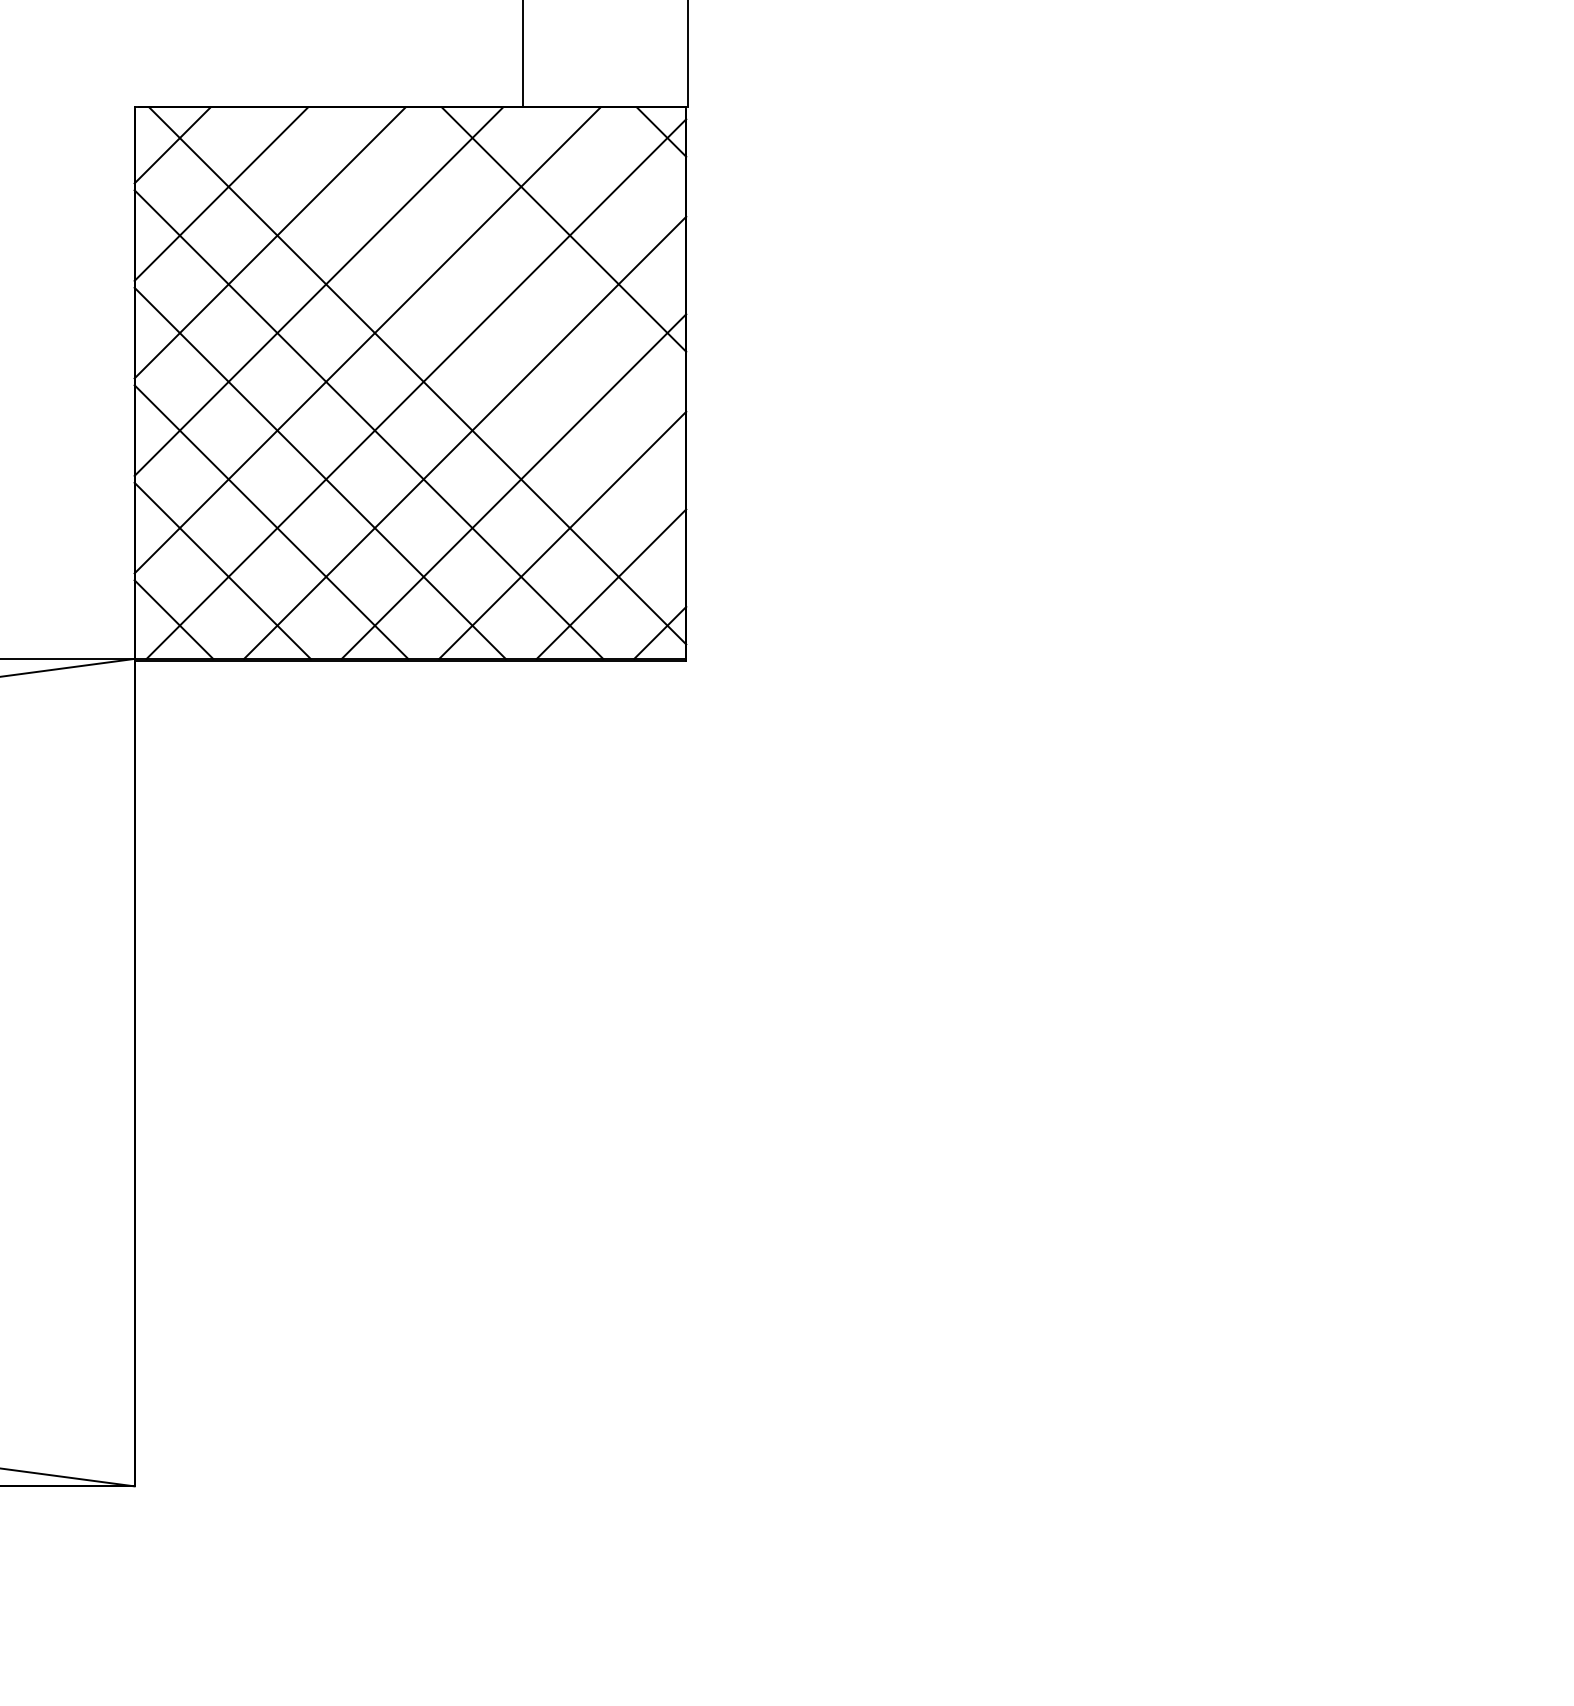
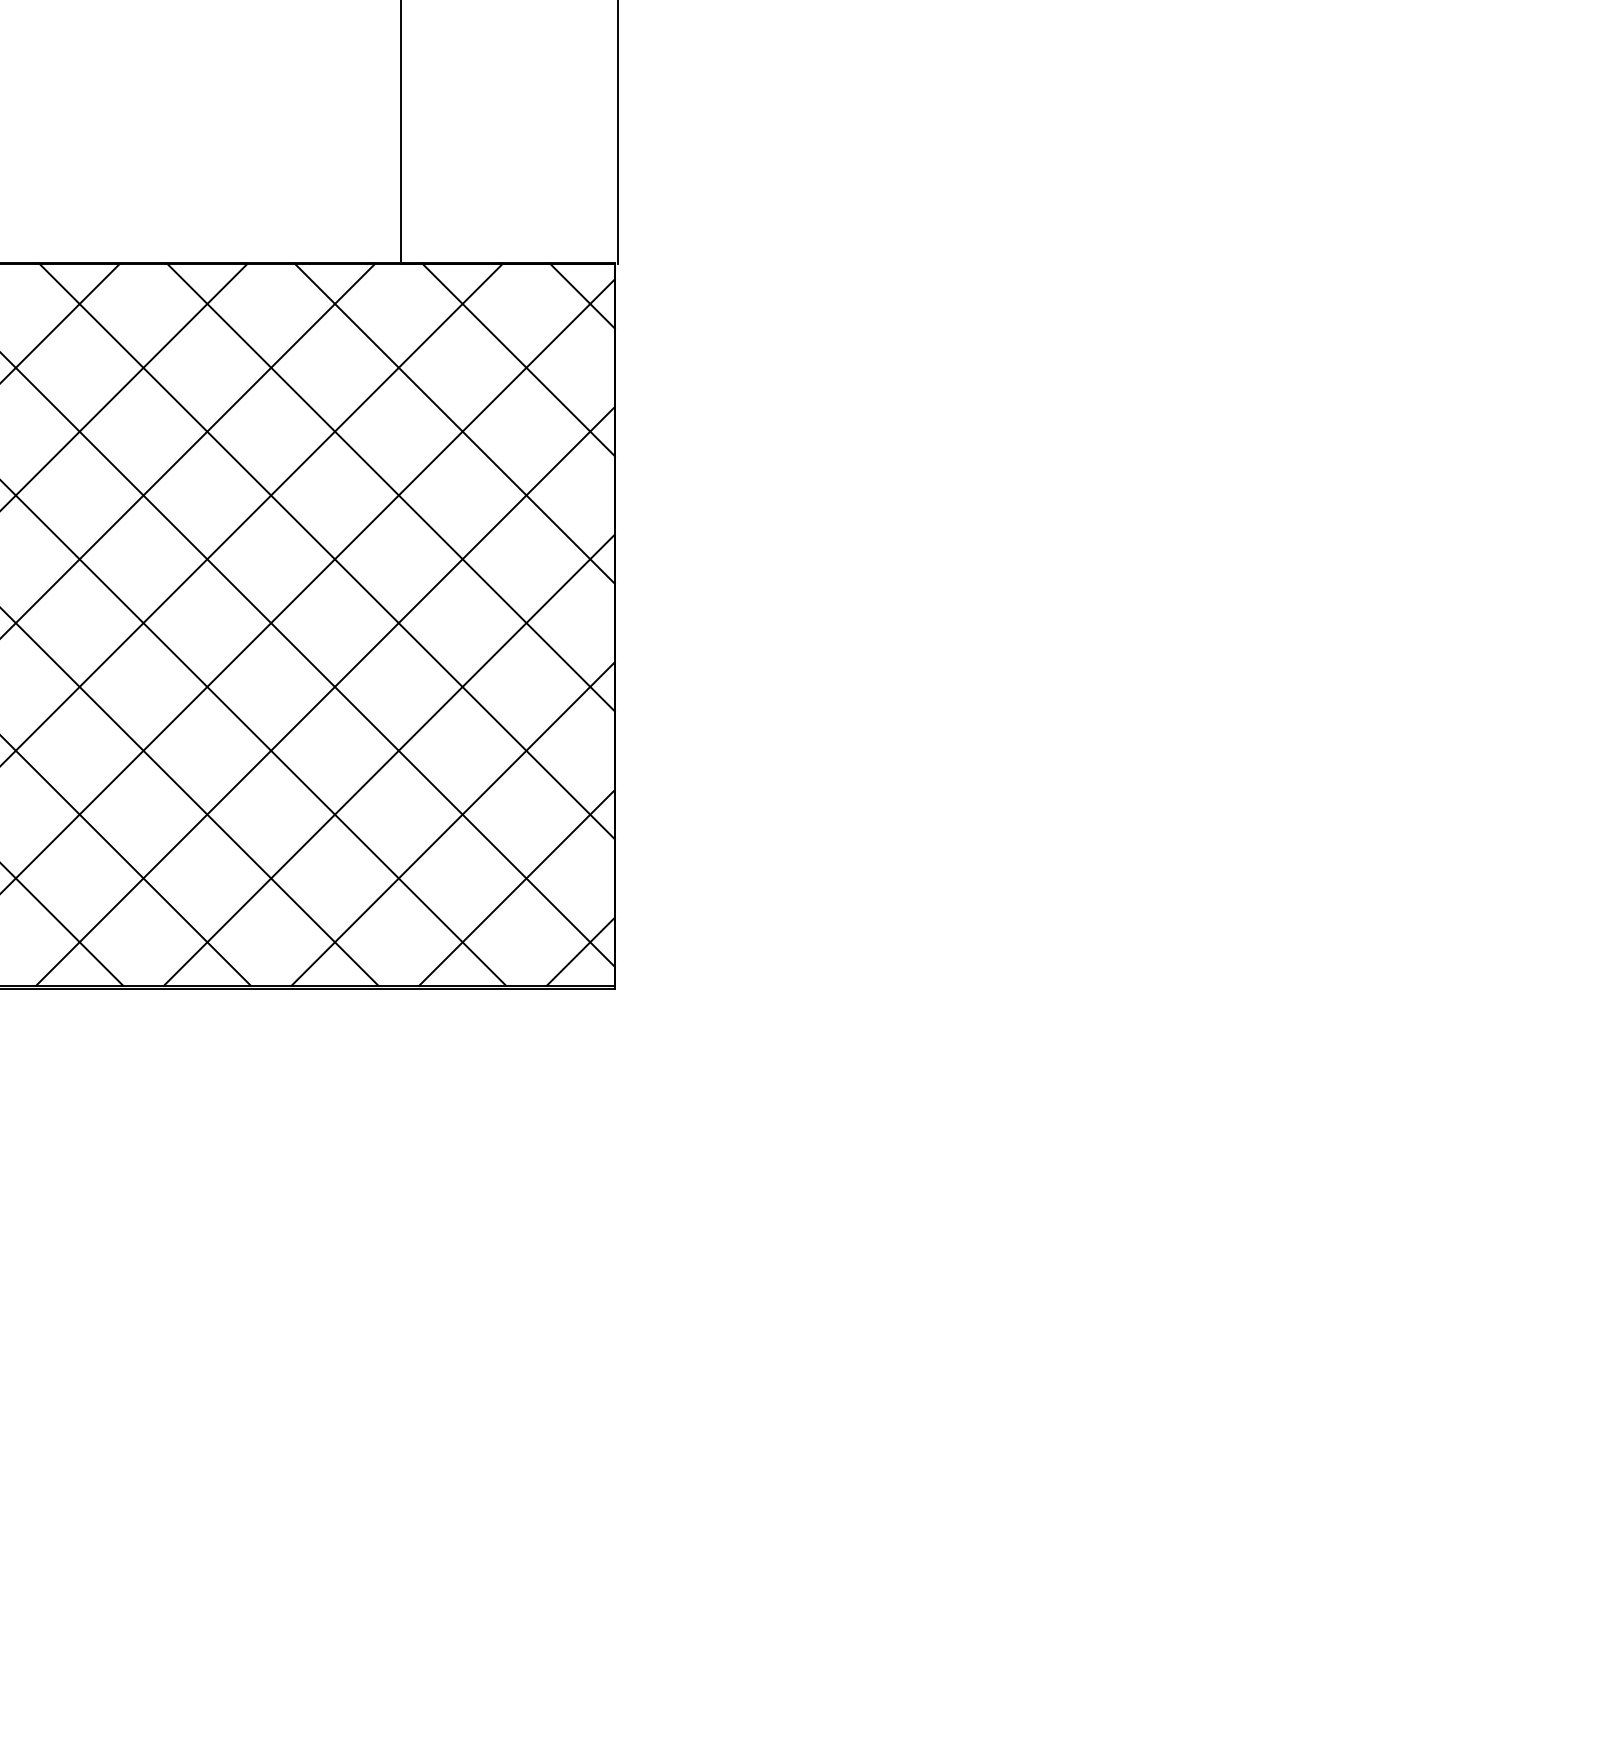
line: (612, 180) -> (518, 359), added
line: (515, 278) -> (391, 487), added
line: (466, 326) -> (327, 550), added

